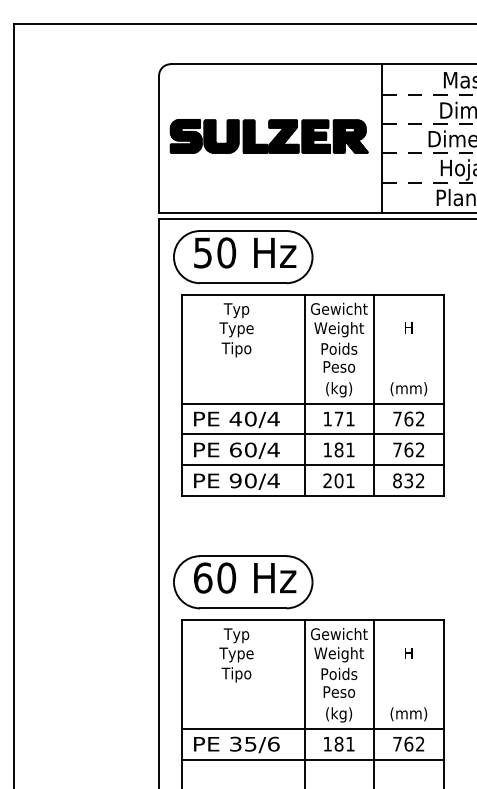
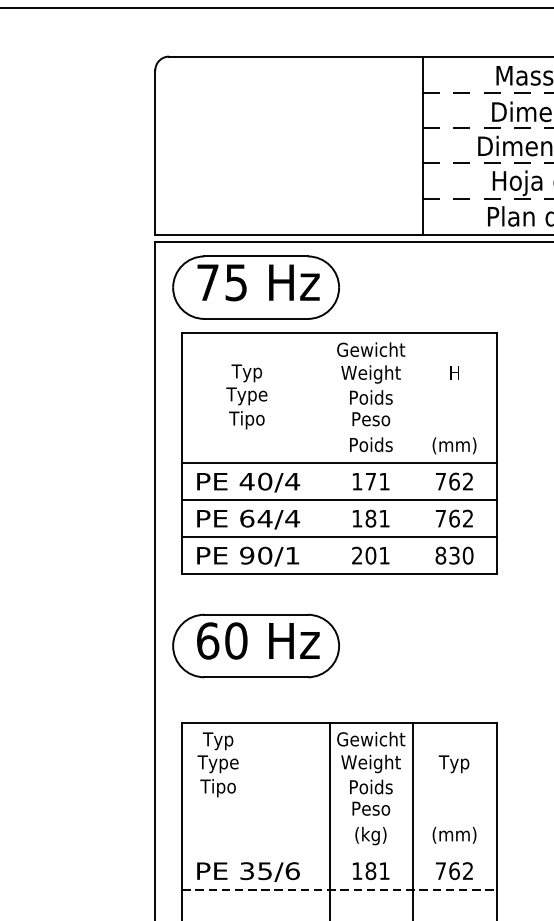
part: (268, 136) -> (286, 143), removed
text: (215, 252) -> (222, 282), 50 -> 75
text: (236, 330) -> (246, 397), moved
text: (339, 389) -> (371, 446), (kg) -> Poids
line: (304, 395) -> (329, 453), removed
line: (374, 395) -> (413, 453), removed
text: (250, 449) -> (264, 518), 60/4 -> 64/4
text: (273, 480) -> (292, 555), 90/4 -> 90/1
text: (419, 480) -> (467, 555), 832 -> 830
part: (243, 582) -> (256, 646), moved
text: (408, 654) -> (454, 763), H -> Typ
text: (236, 655) -> (218, 764), moved
line: (312, 728) -> (339, 852), removed
line: (313, 759) -> (340, 889), solid -> dashed

